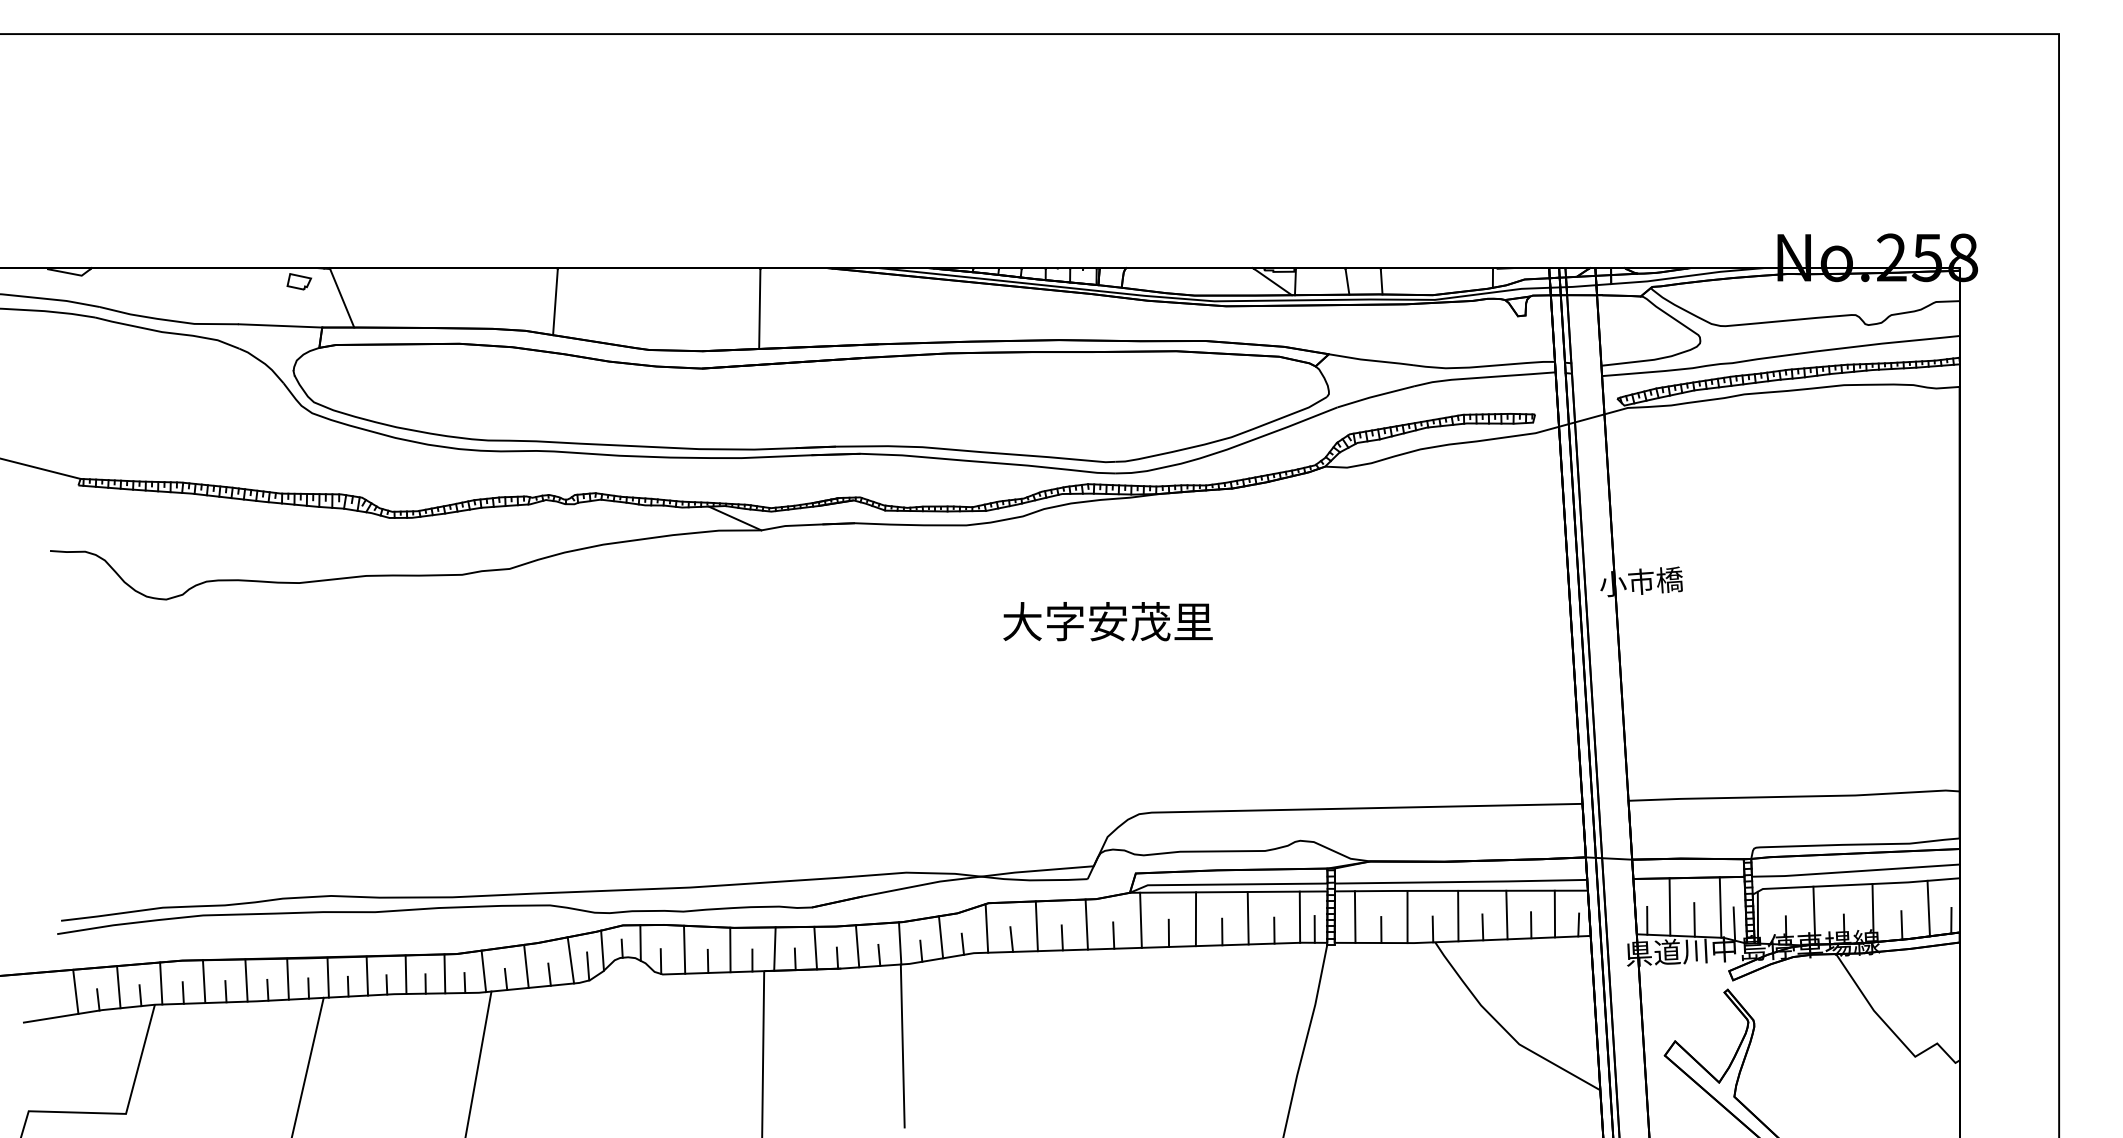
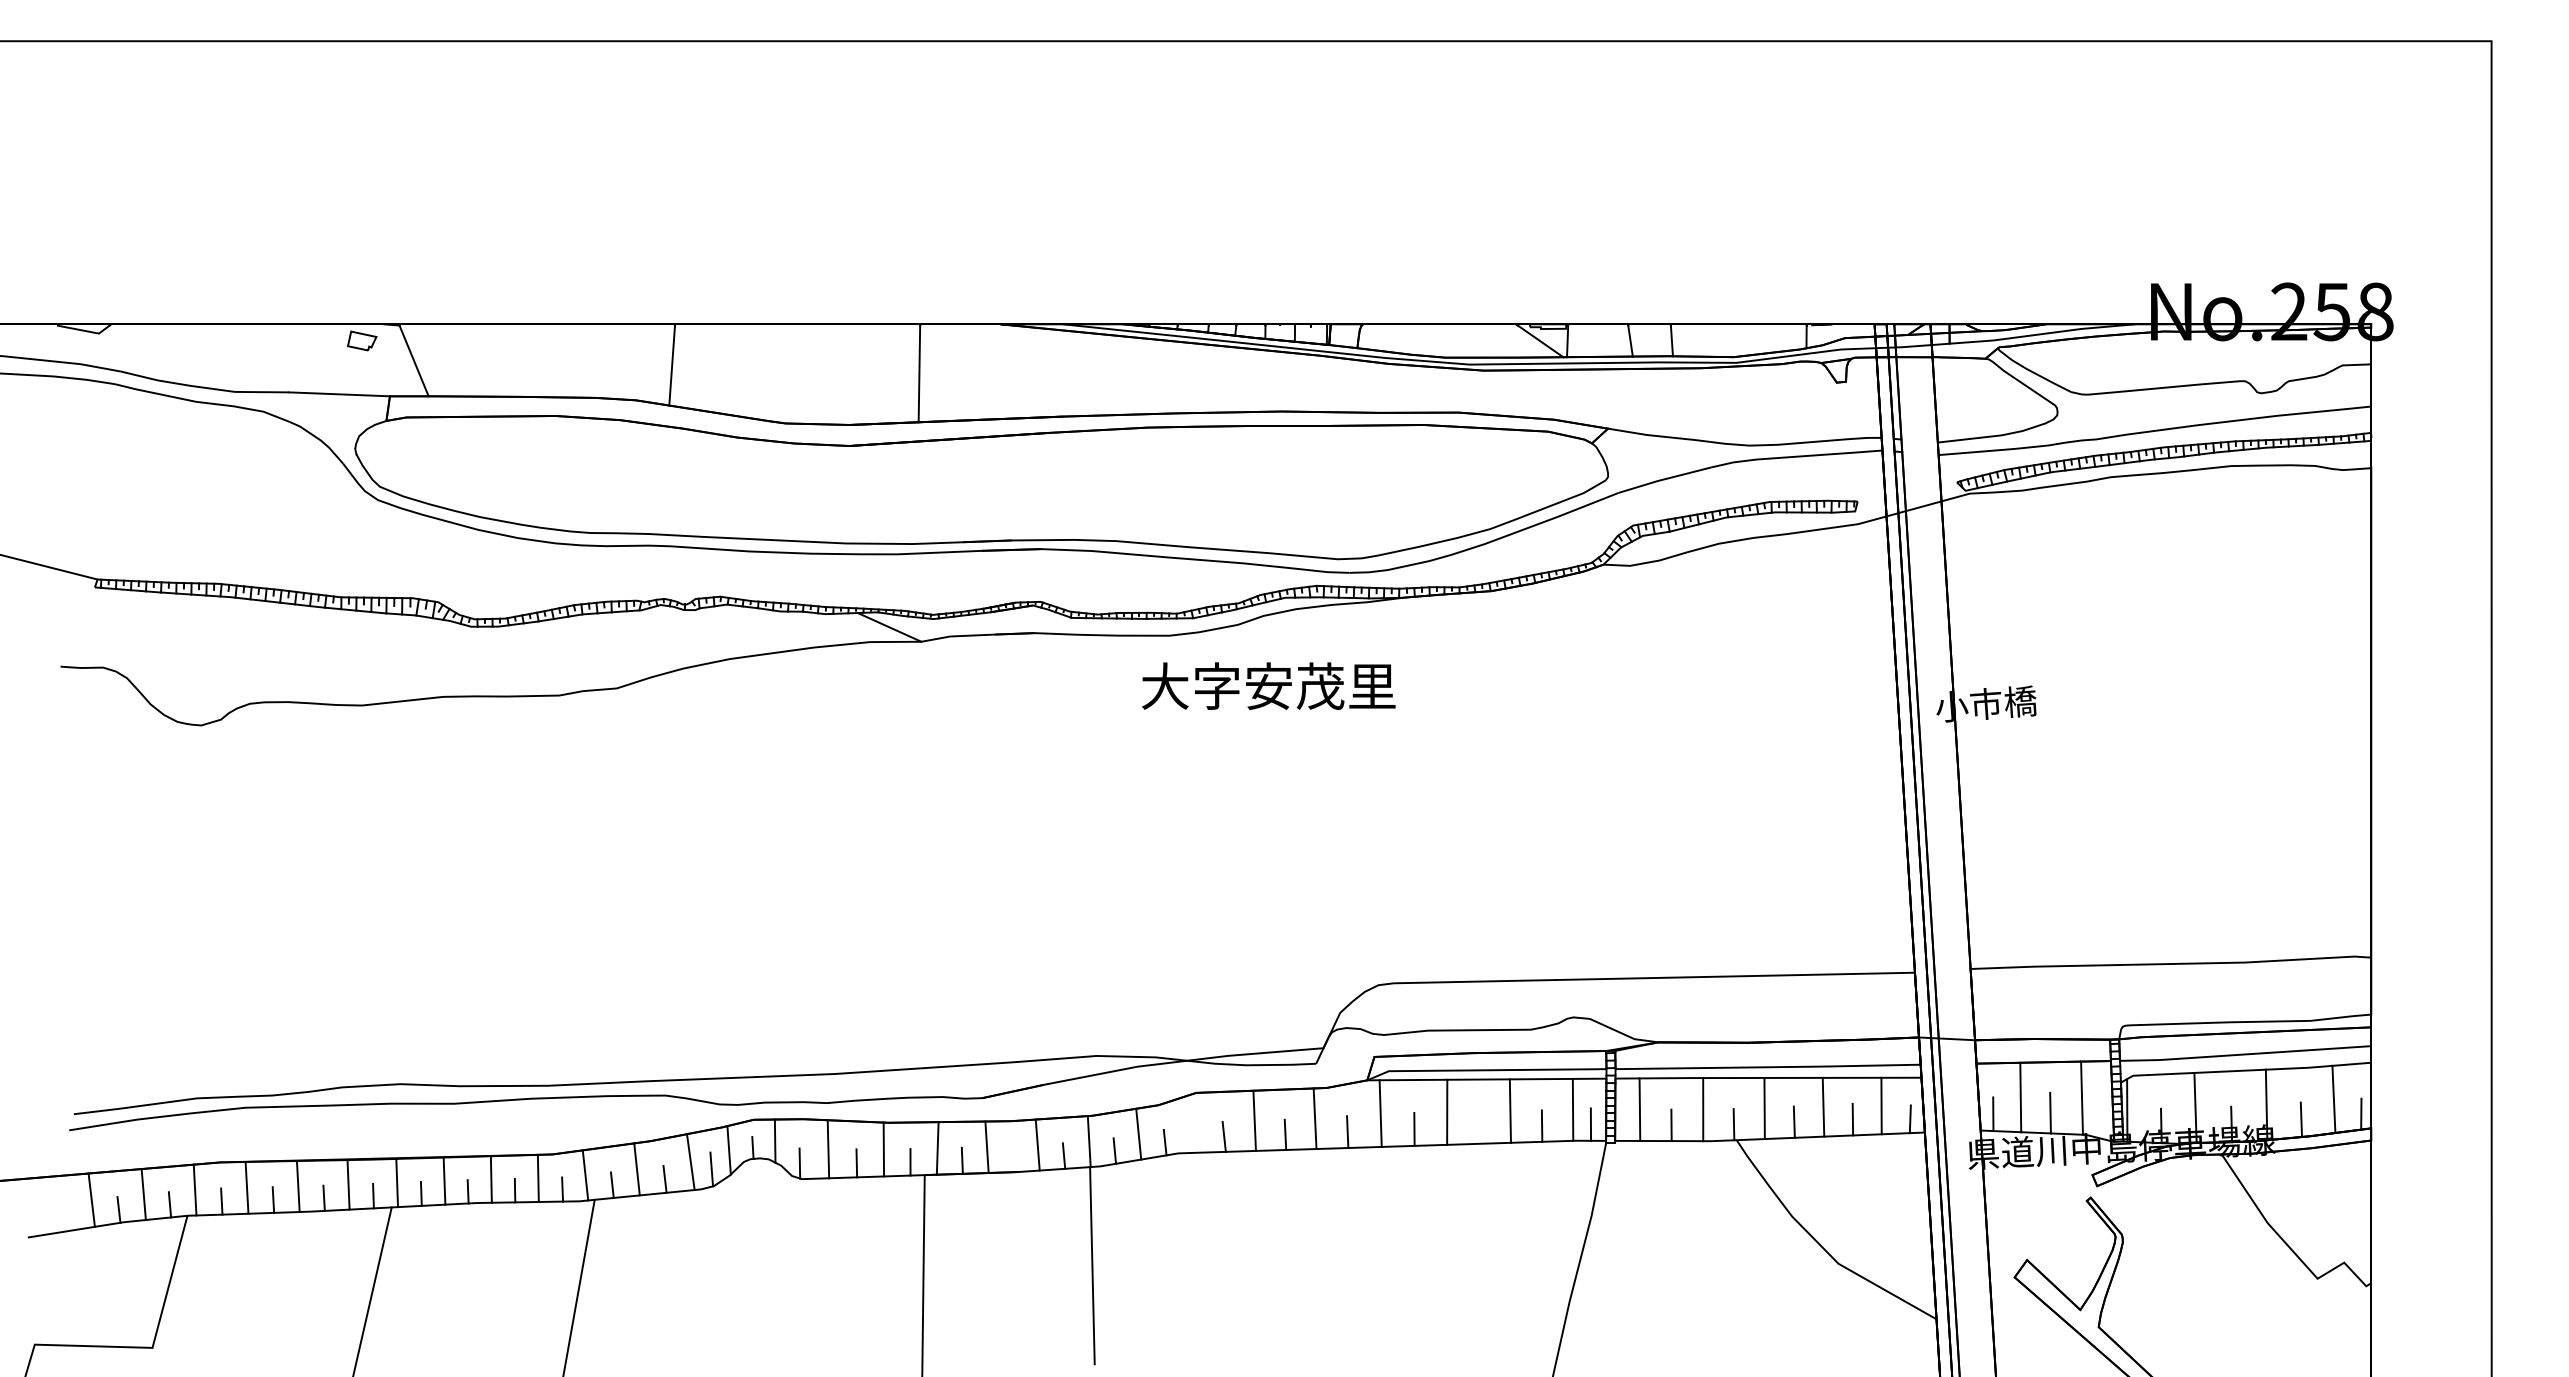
text: (1107, 621) -> (1268, 685), moved
line: (1734, 924) -> (2098, 1118), removed
line: (986, 928) -> (1193, 1123), removed
line: (1221, 931) -> (1478, 1127), removed
line: (837, 958) -> (1013, 1159), removed

